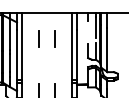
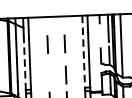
line: (72, 48) -> (84, 53), solid -> dashed
line: (17, 55) -> (25, 63), solid -> dashed
line: (54, 67) -> (65, 74), added

